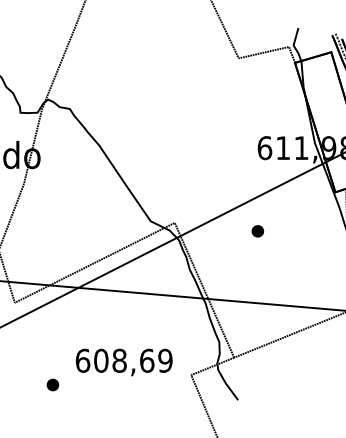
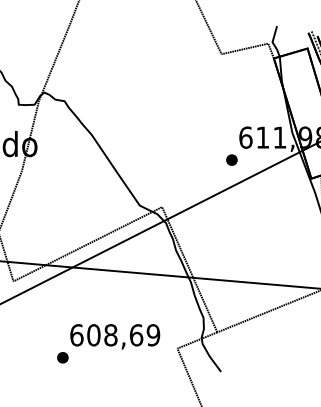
part: (257, 231) -> (231, 160), moved
part: (52, 384) -> (62, 357), moved

